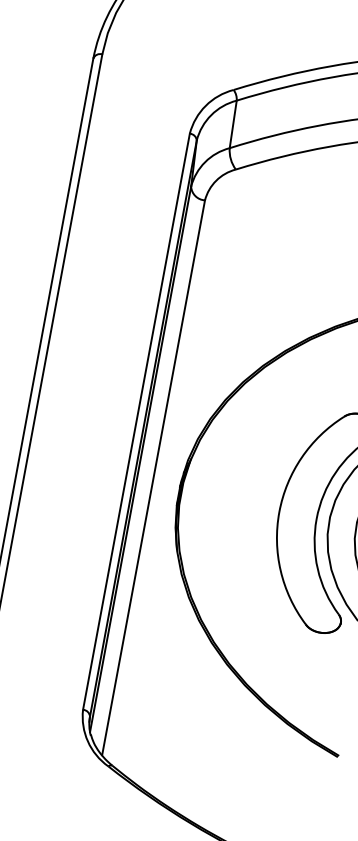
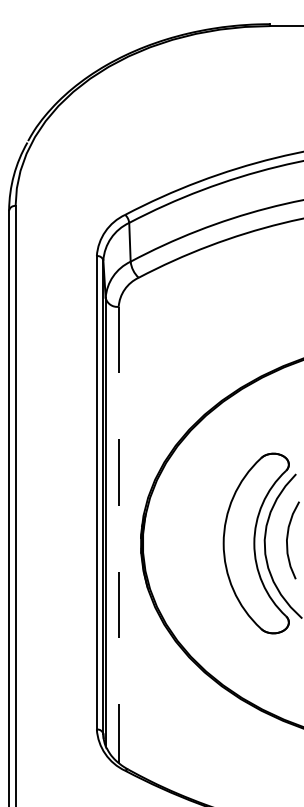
line: (153, 478) -> (118, 535), solid -> dashed

